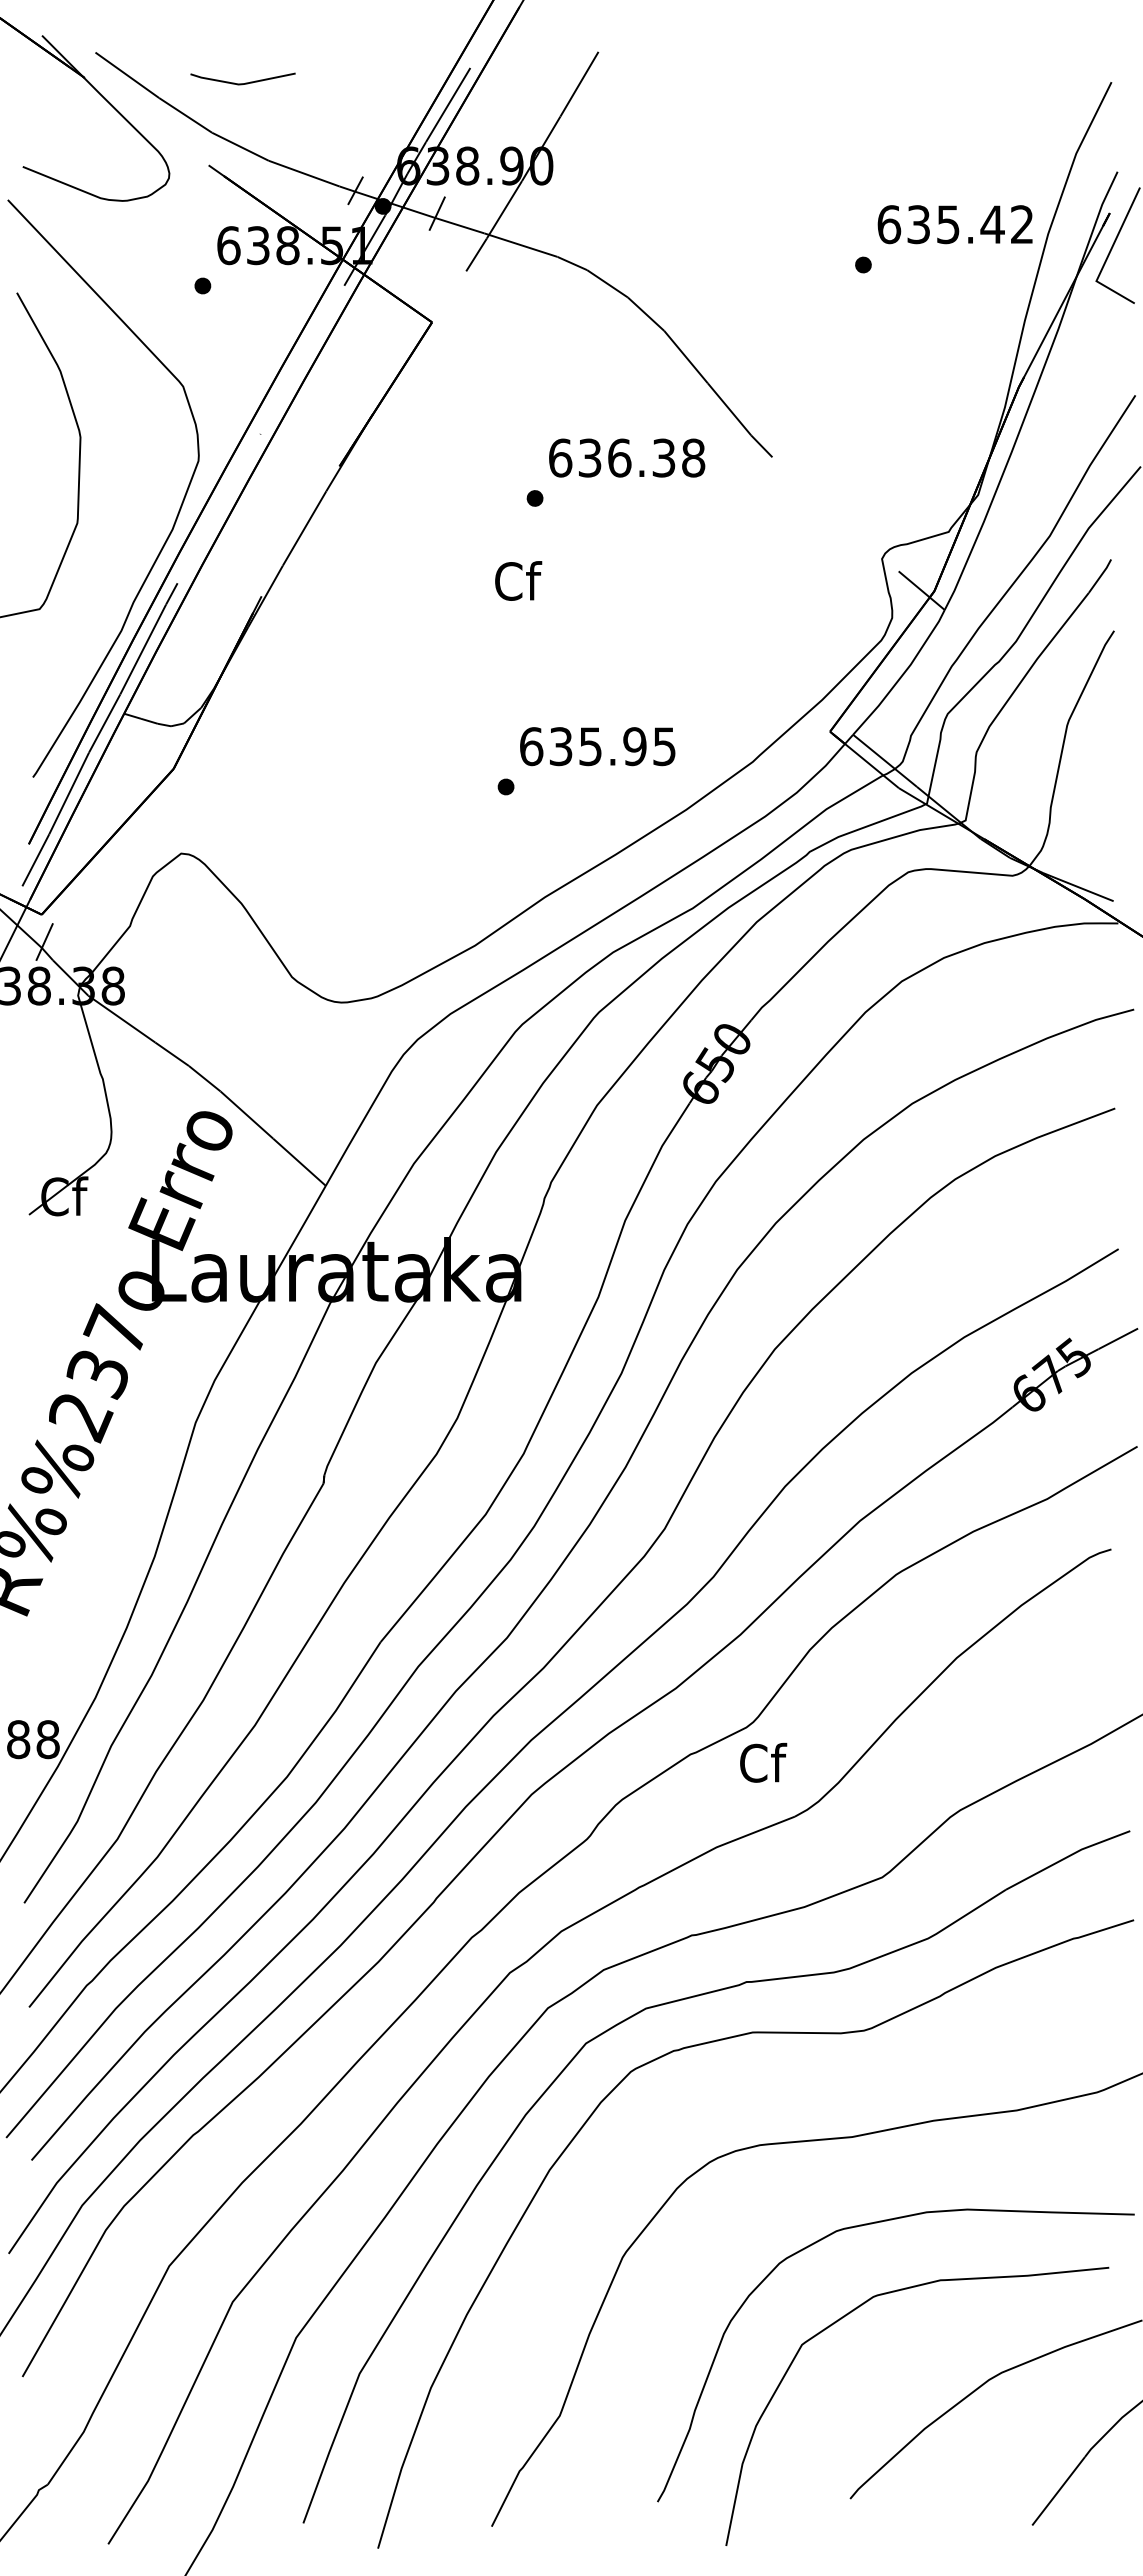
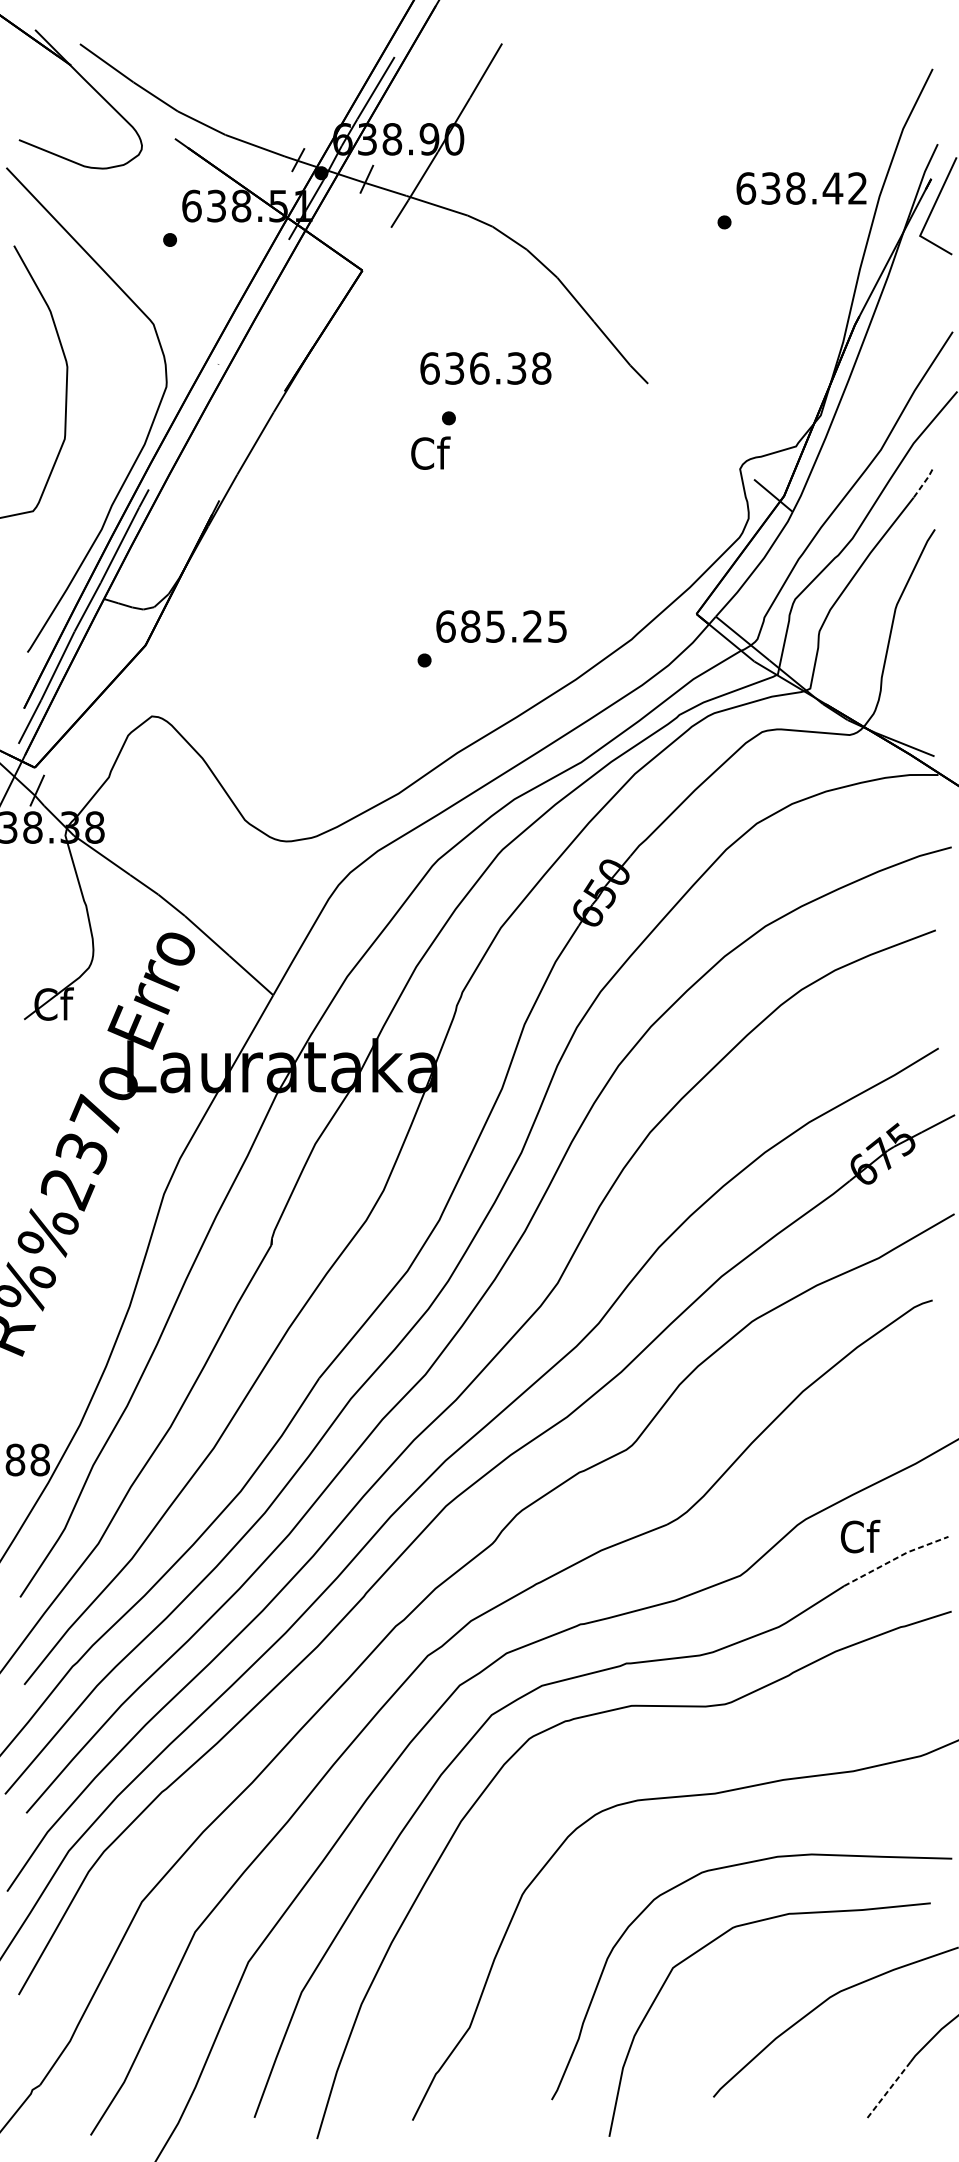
line: (245, 82) -> (205, 69), removed
text: (947, 224) -> (795, 188), 635.42 -> 638.42
text: (627, 457) -> (486, 368), moved
line: (1100, 575) -> (923, 482), solid -> dashed
text: (518, 580) -> (430, 452), moved
text: (597, 746) -> (501, 626), 635.95 -> 685.25
text: (763, 1762) -> (860, 1536), moved
line: (1067, 1856) -> (895, 1558), solid -> dashed
line: (1058, 2491) -> (888, 2091), solid -> dashed

